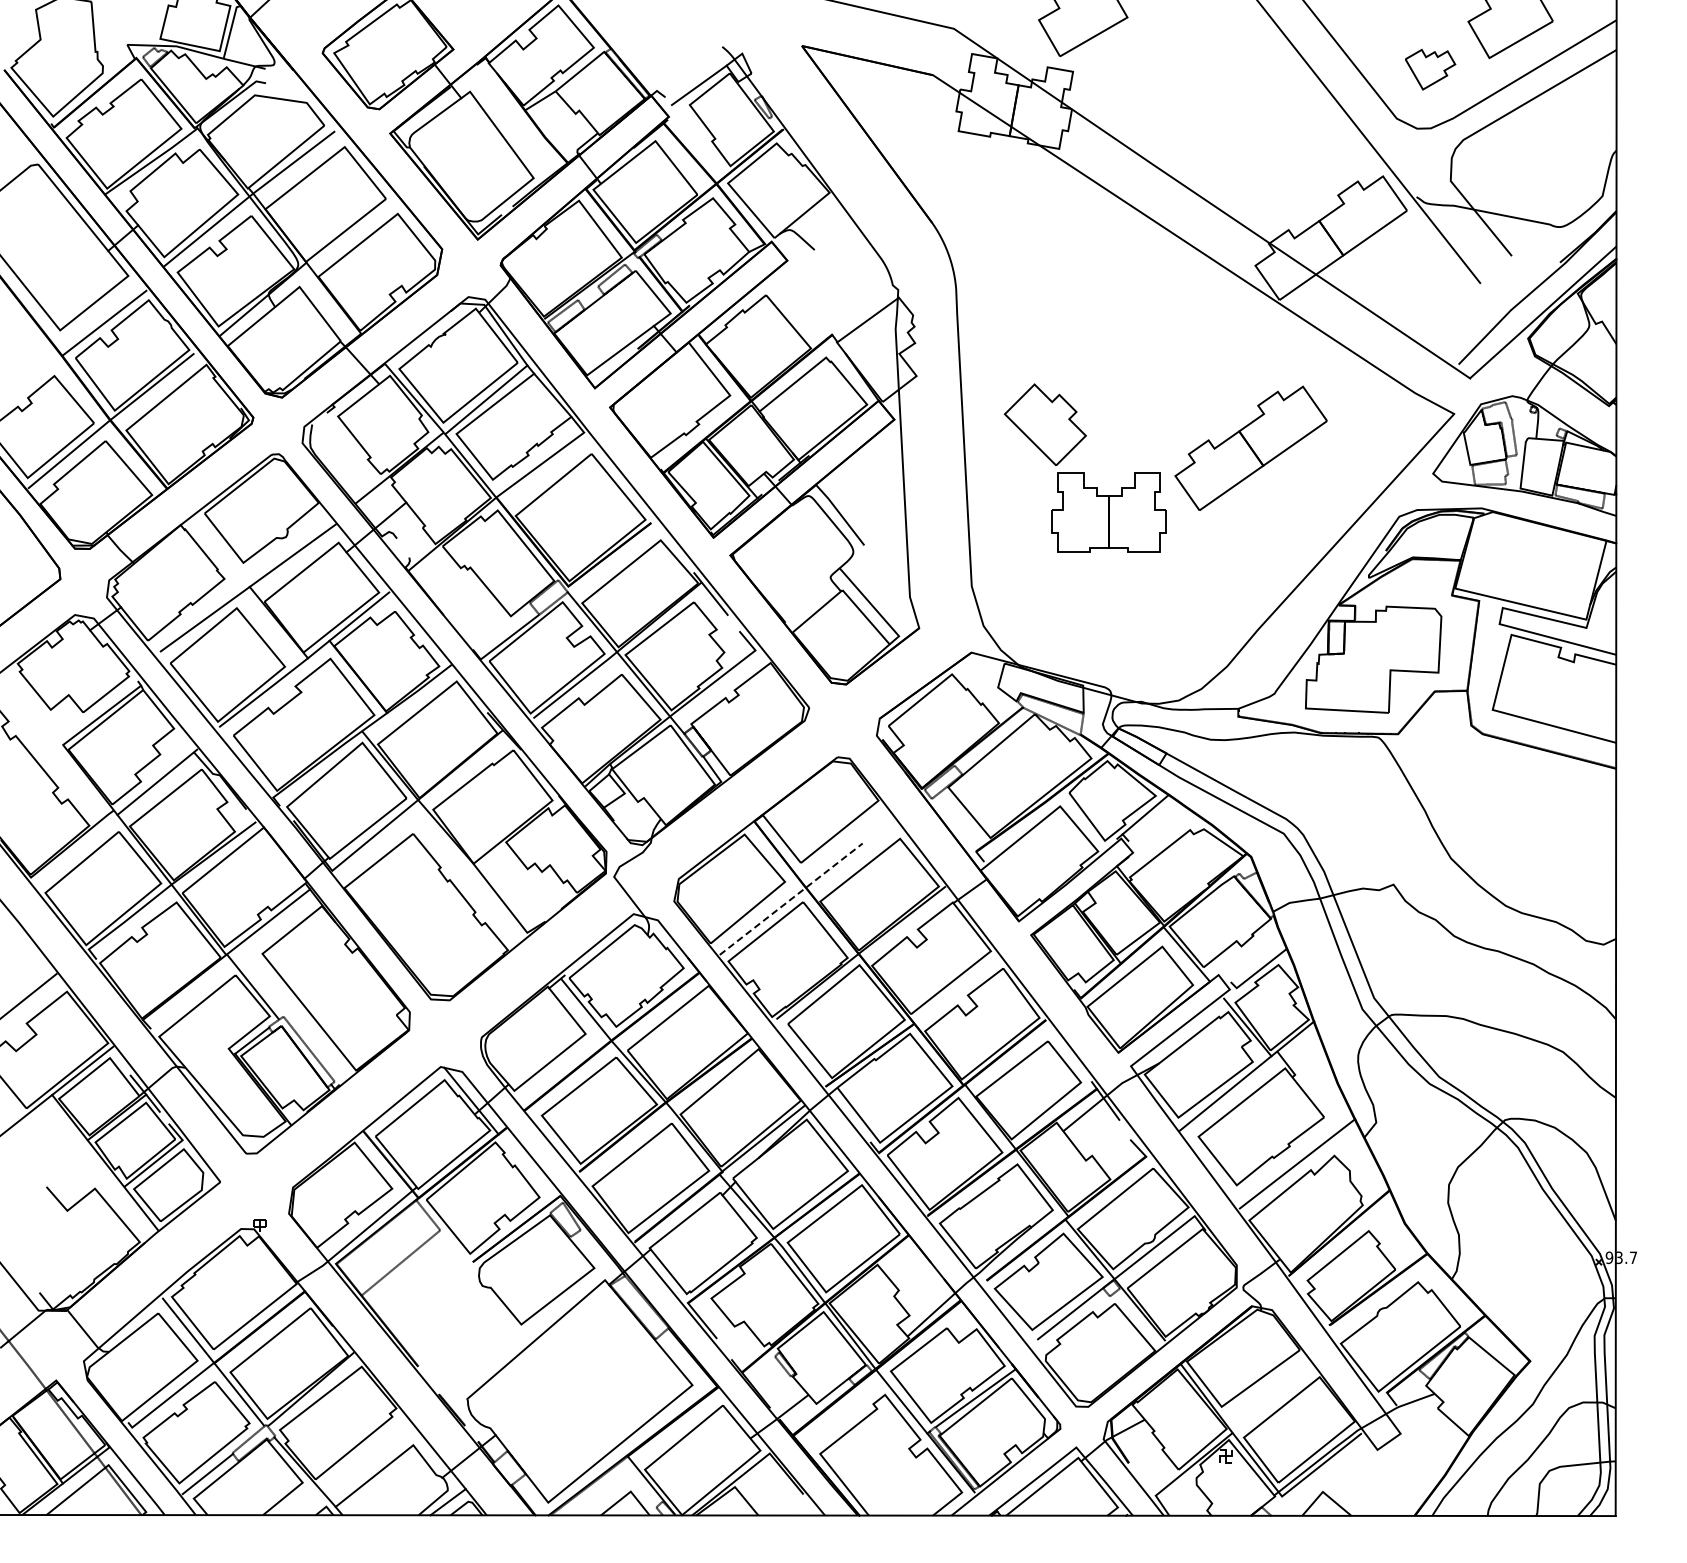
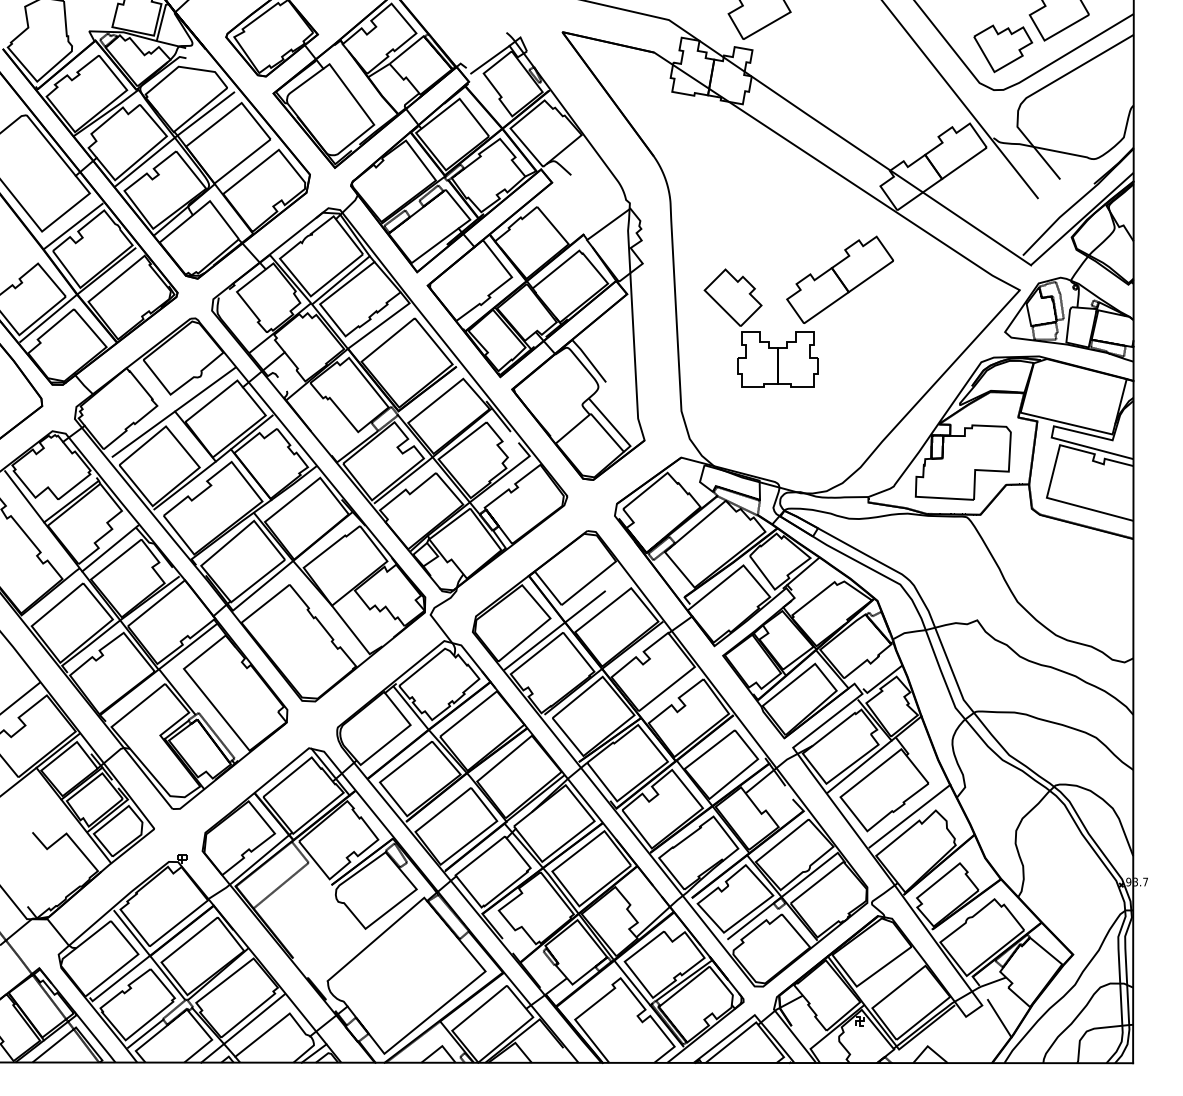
part: (1430, 69) -> (1003, 48), size x1.67
part: (1250, 447) -> (839, 279), moved
line: (35, 708) -> (24, 496), added
line: (791, 899) -> (555, 630), dashed -> solid
line: (1425, 1452) -> (999, 1018), added
line: (346, 1466) -> (242, 1028), added

